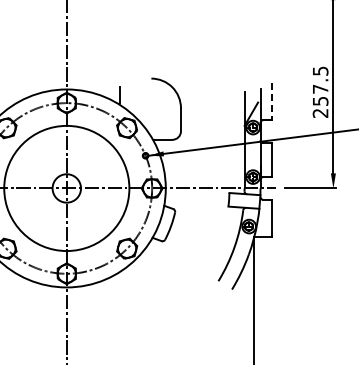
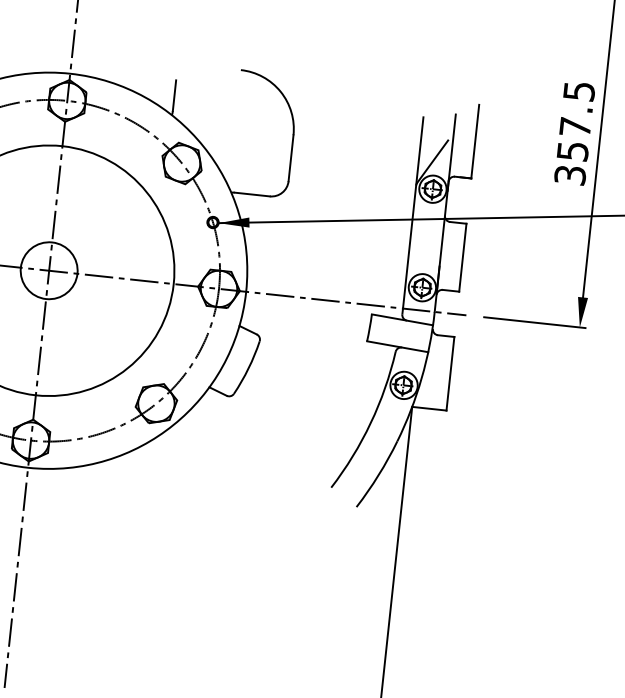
line: (271, 102) -> (474, 143), dashed -> solid
text: (320, 113) -> (570, 175), 257.5 -> 357.5

